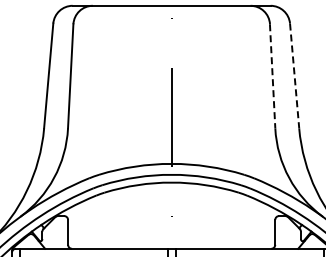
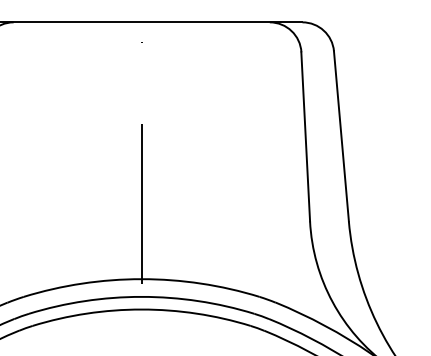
line: (294, 75) -> (341, 135), dashed -> solid
line: (272, 76) -> (305, 137), dashed -> solid

